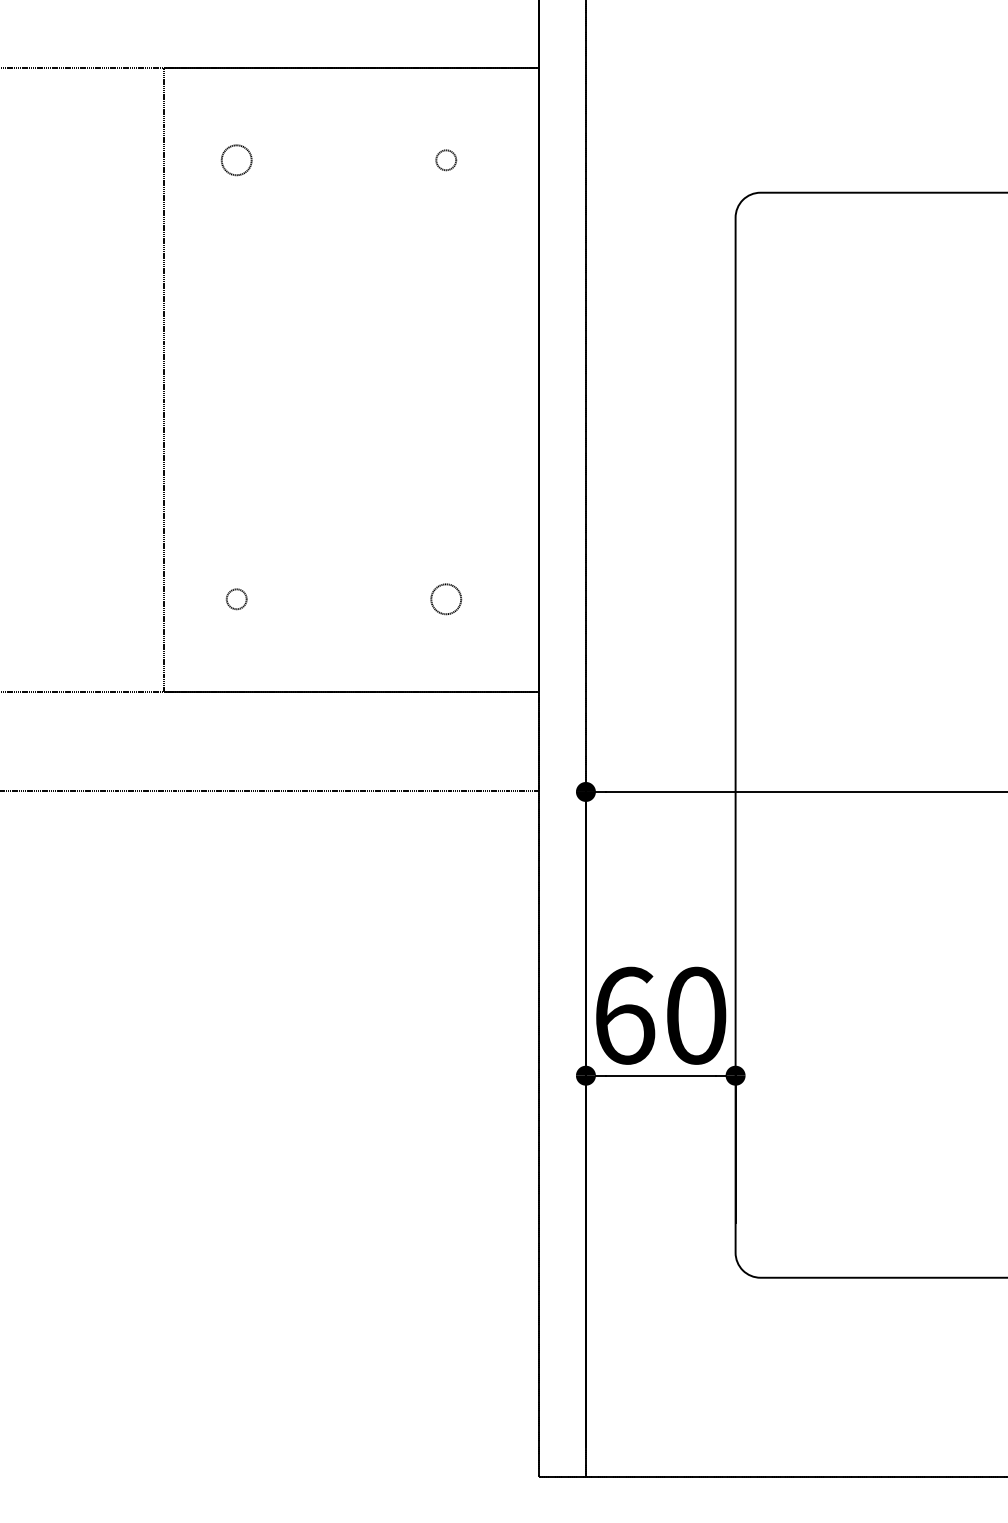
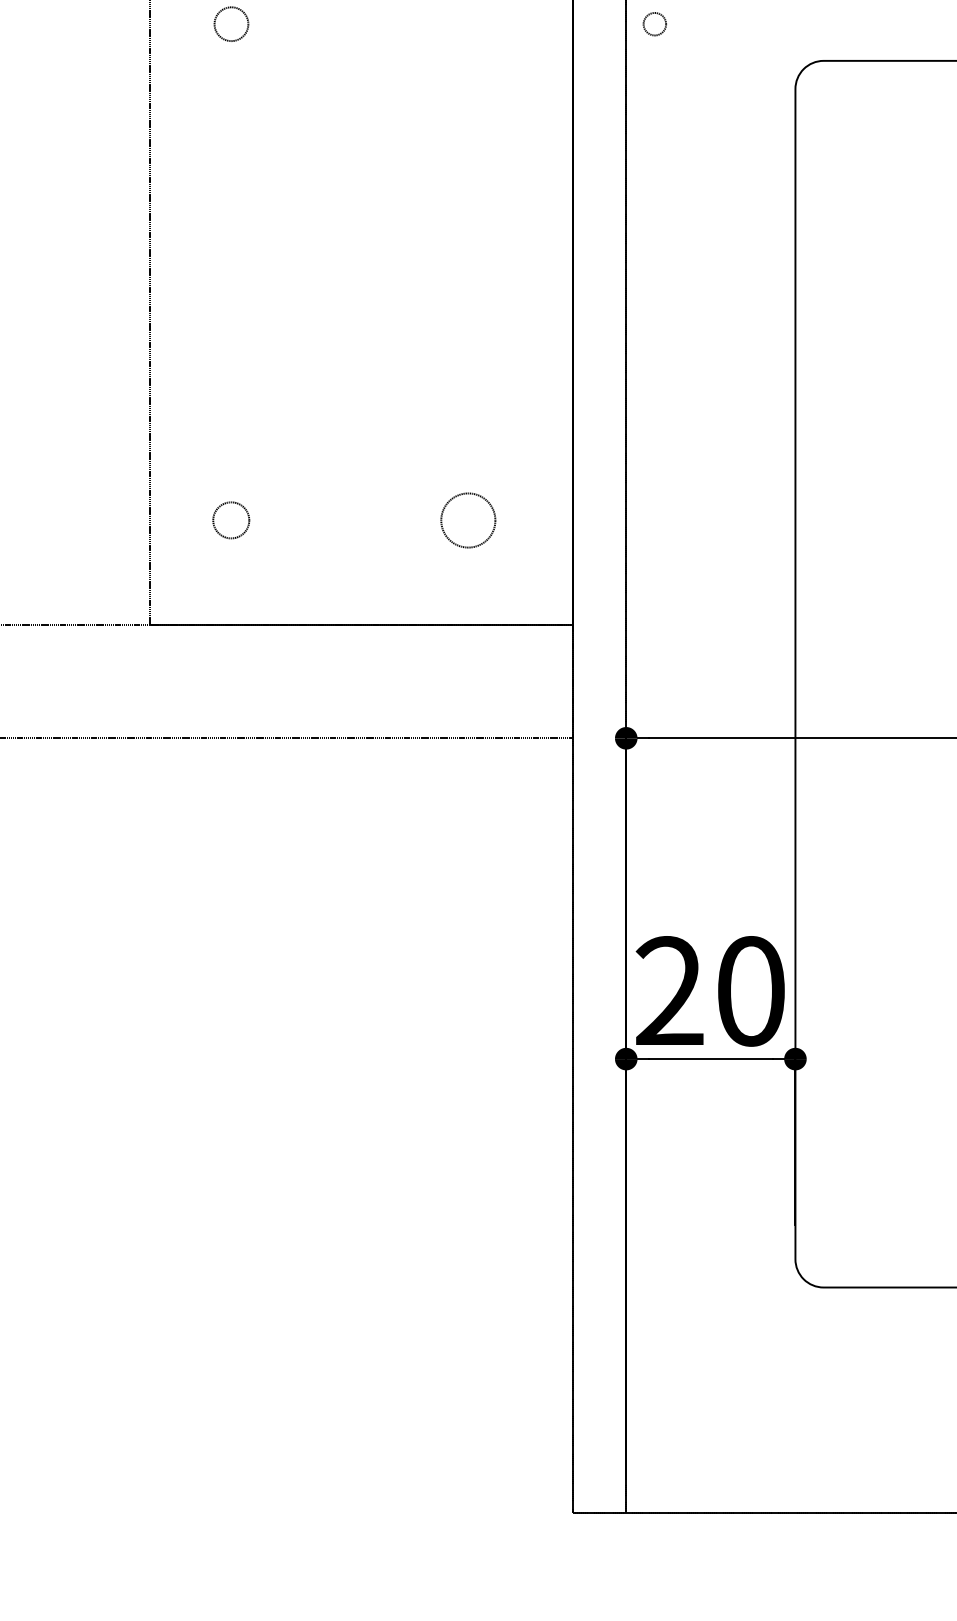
circle: (446, 160) -> (655, 24), moved
circle: (236, 599) -> (231, 520), size x1.6
circle: (446, 599) -> (468, 520), size x1.6
text: (624, 1015) -> (669, 991), 60 -> 20

